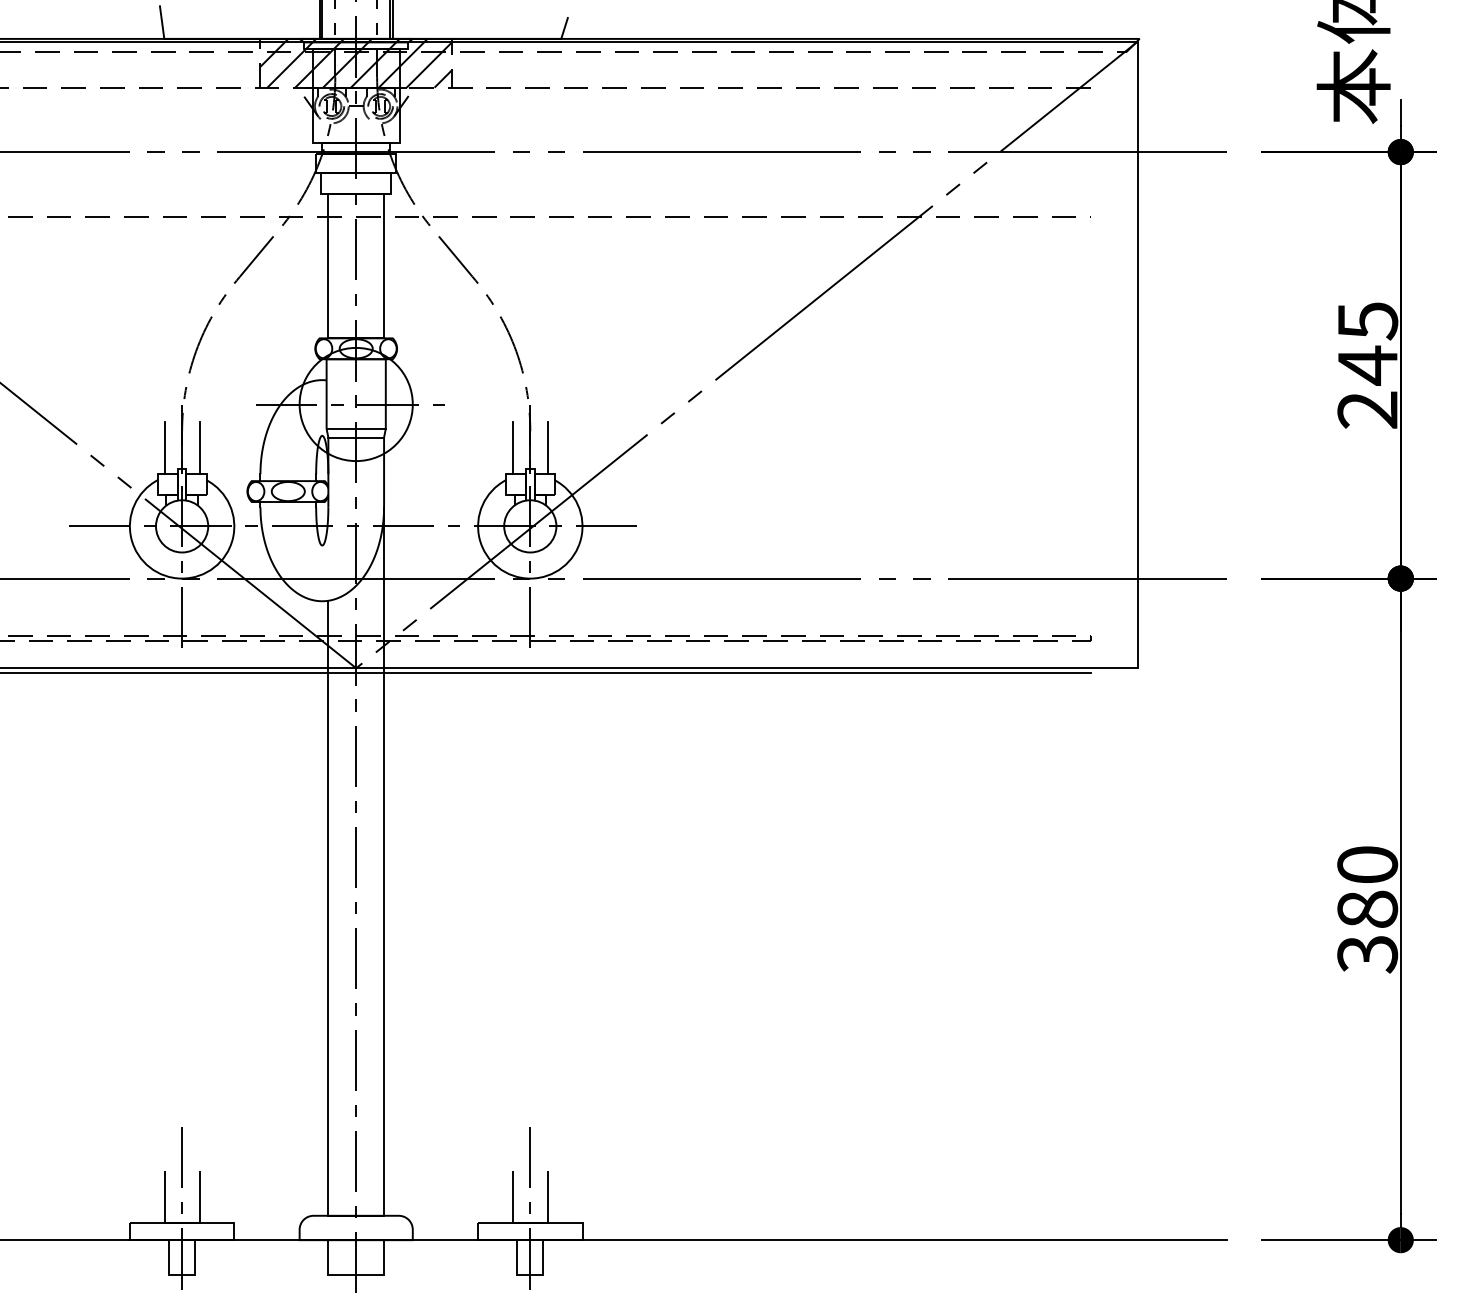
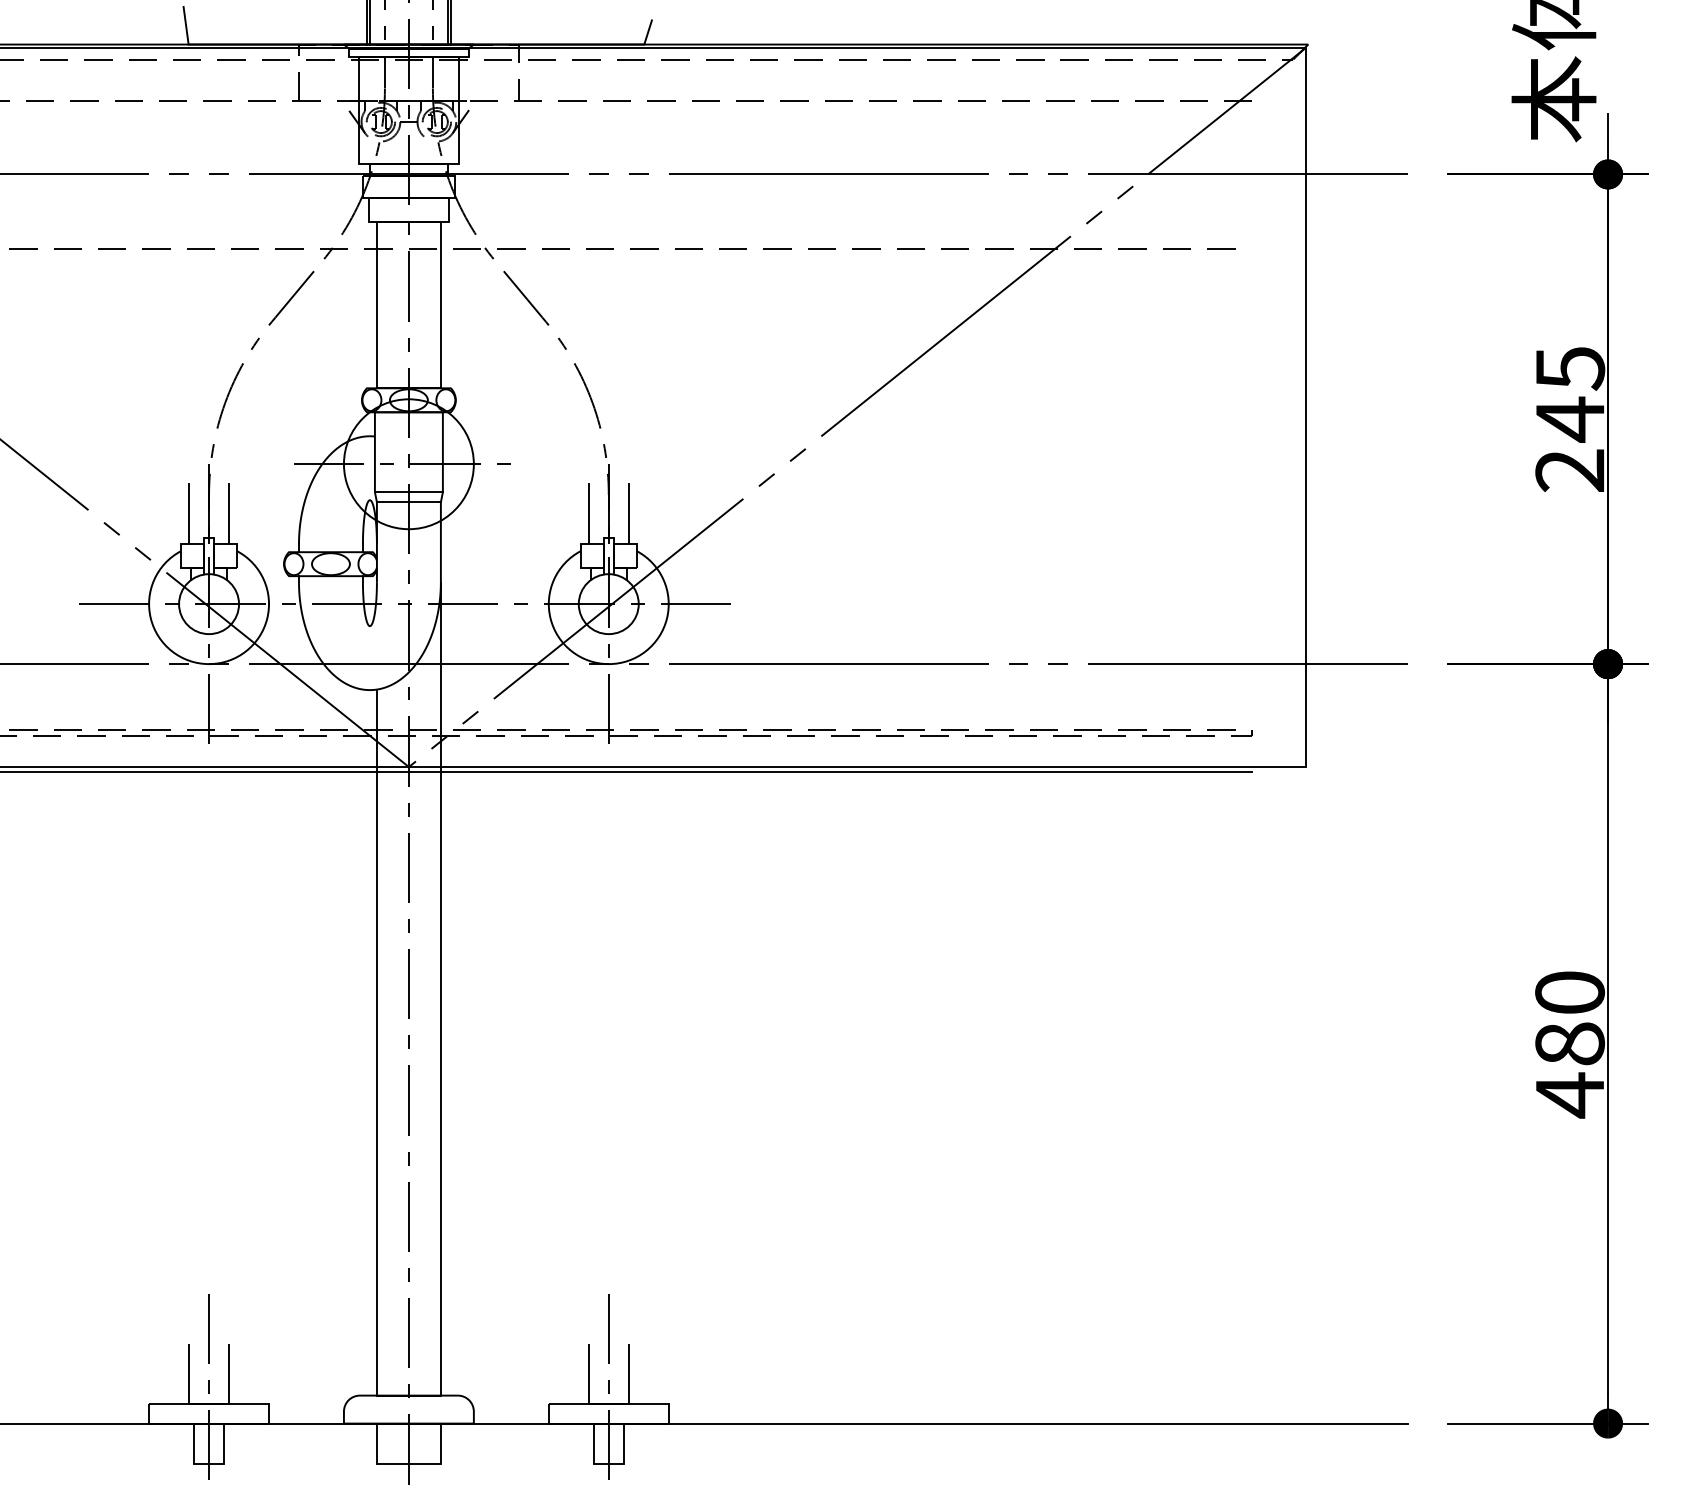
hatch: (355, 62) -> (408, 71), removed
text: (1367, 954) -> (1569, 1095), 380 -> 480

